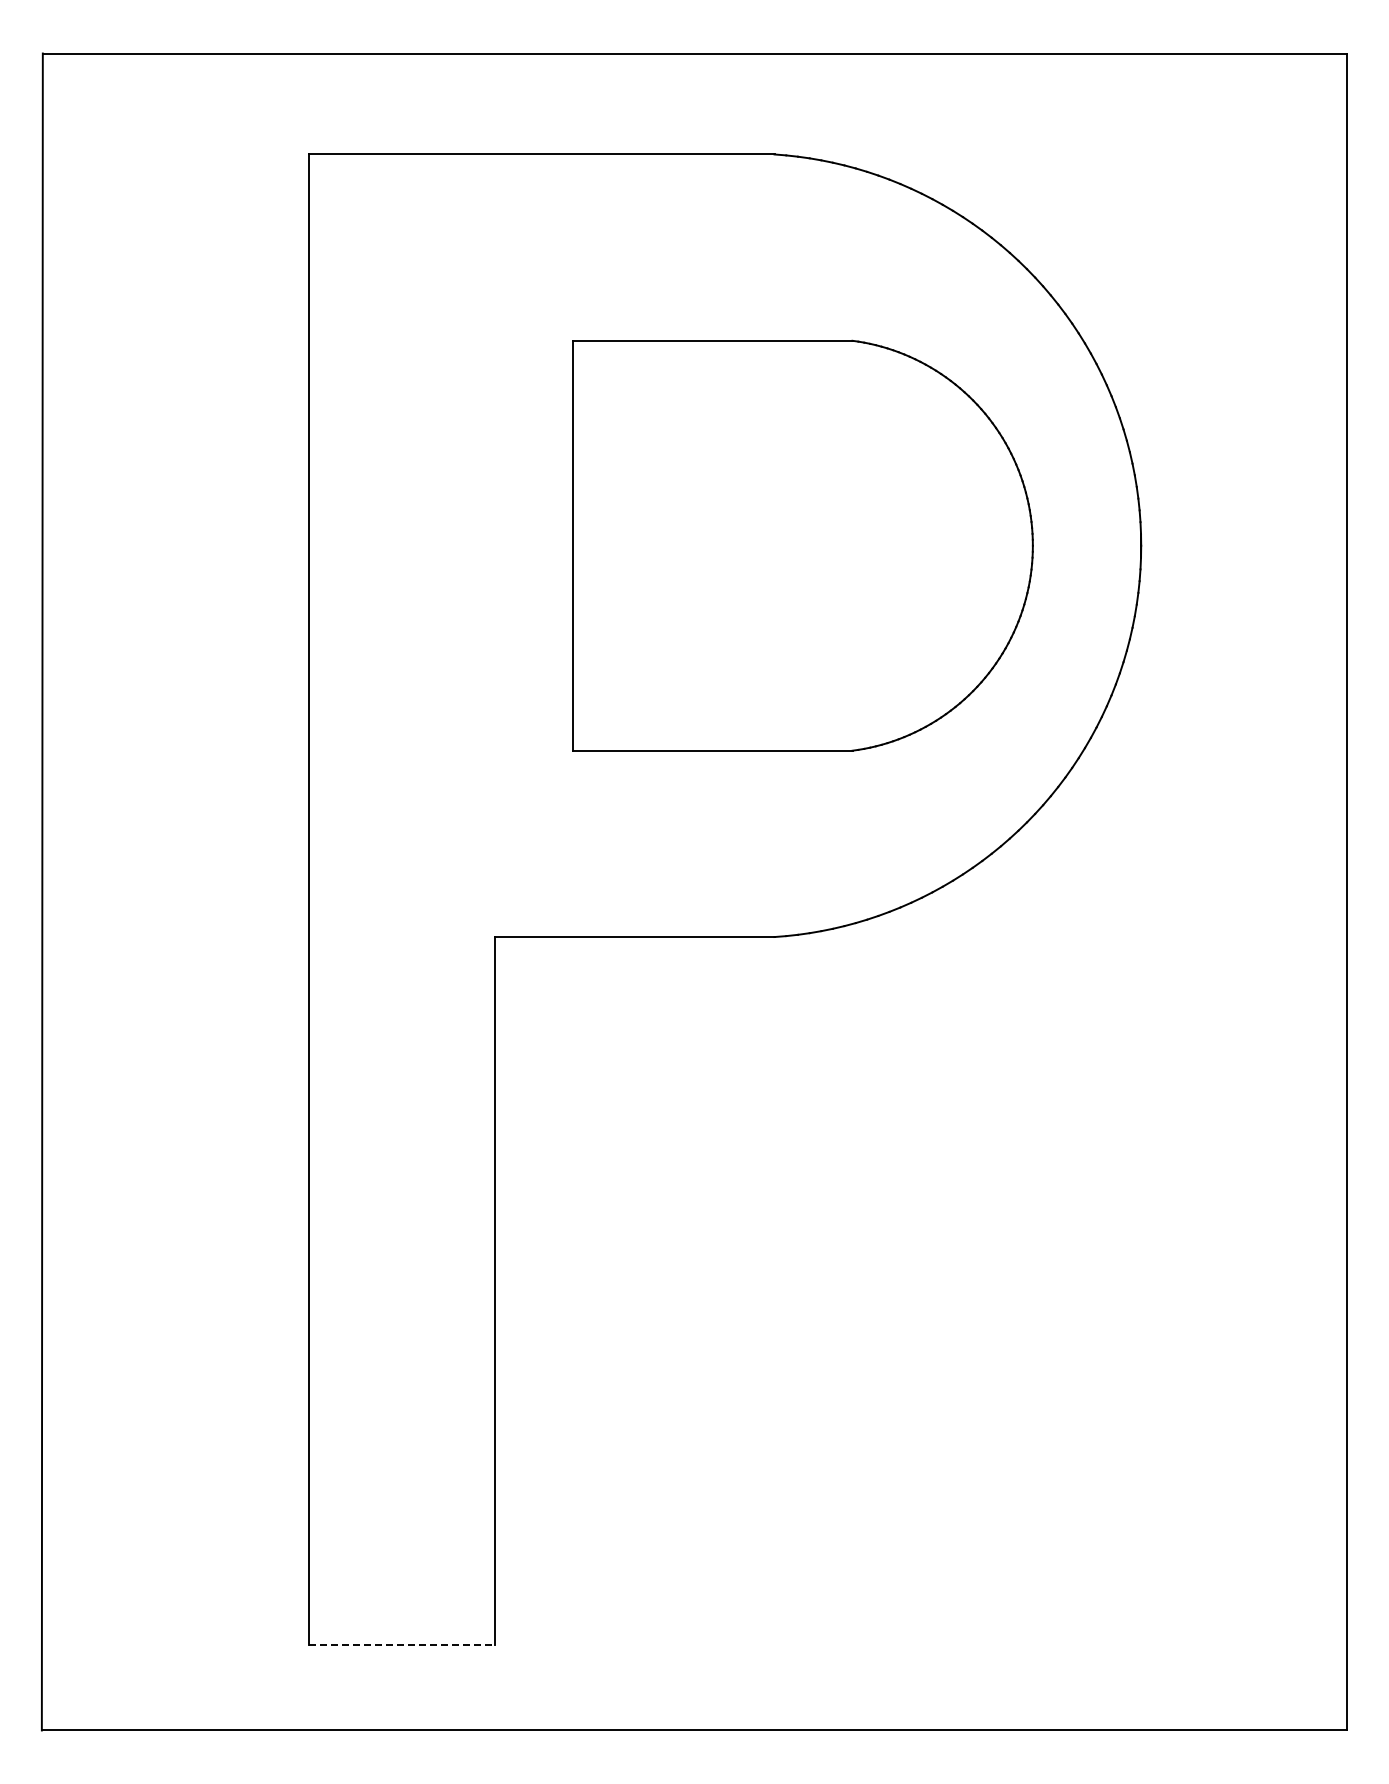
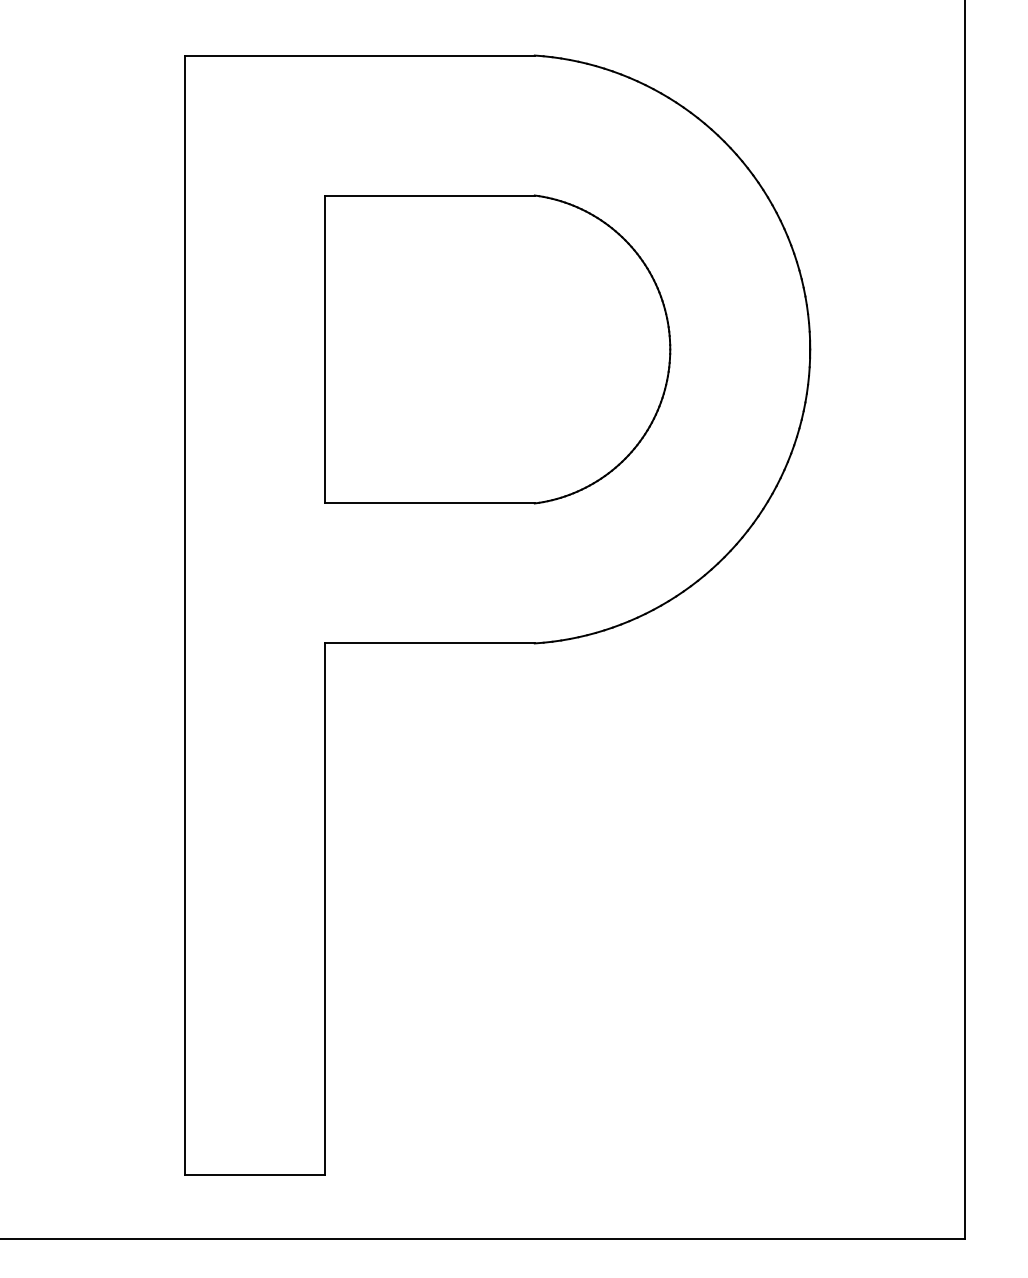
part: (802, 545) -> (497, 349), moved
line: (402, 1645) -> (255, 1175), dashed -> solid

